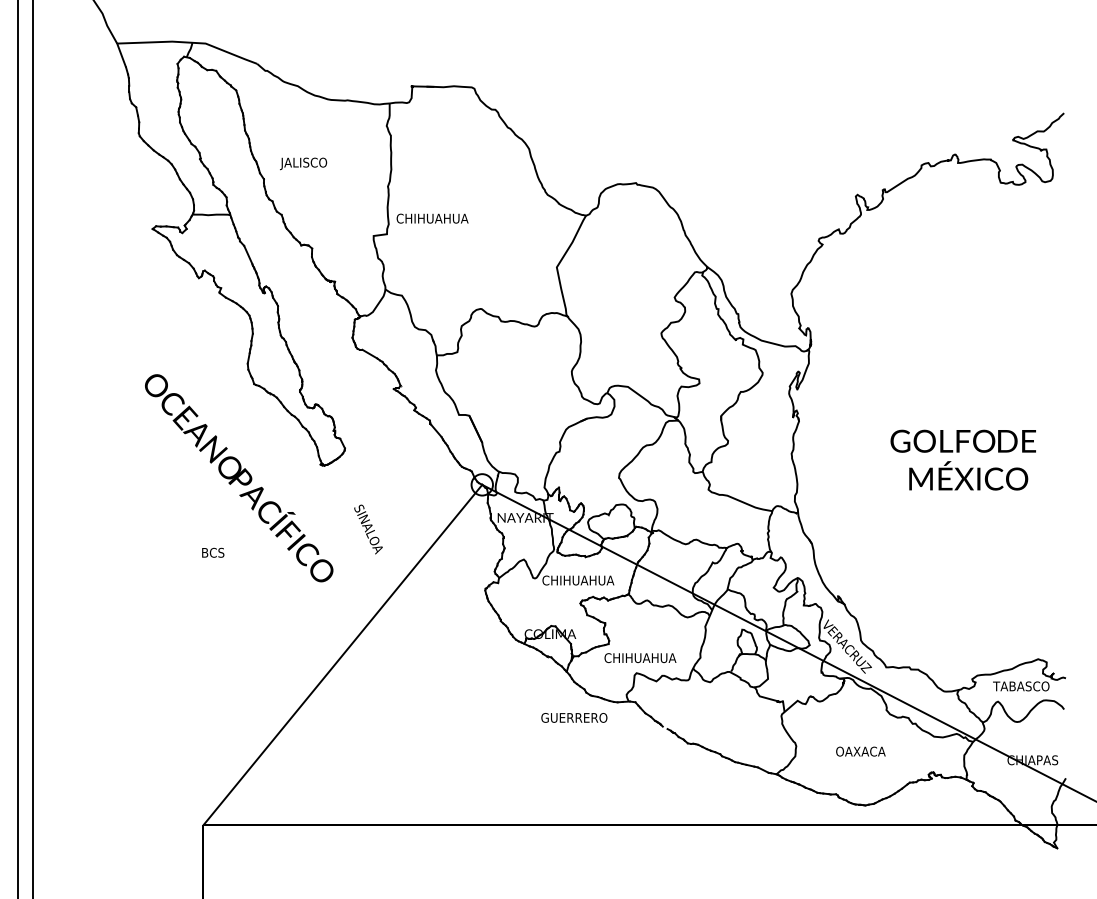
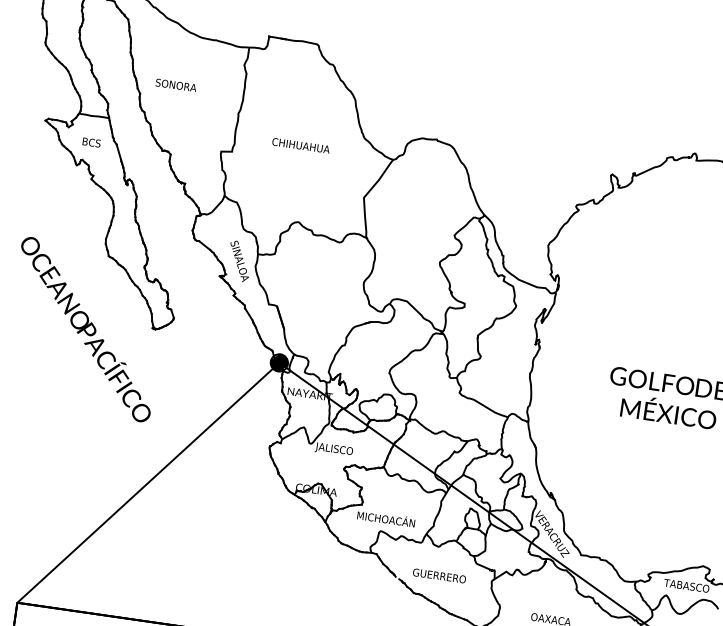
text: (306, 163) -> (175, 85), JALISCO -> SONORA
text: (432, 218) -> (301, 145), moved
hatch: (481, 484) -> (278, 362), added
text: (368, 529) -> (239, 261), moved
text: (213, 552) -> (91, 142), moved
text: (577, 581) -> (344, 451), CHIHUAHUA -> JALISCO
text: (640, 656) -> (385, 518), CHIHUAHUA -> MICHOACÁN
text: (574, 717) -> (439, 575), moved

